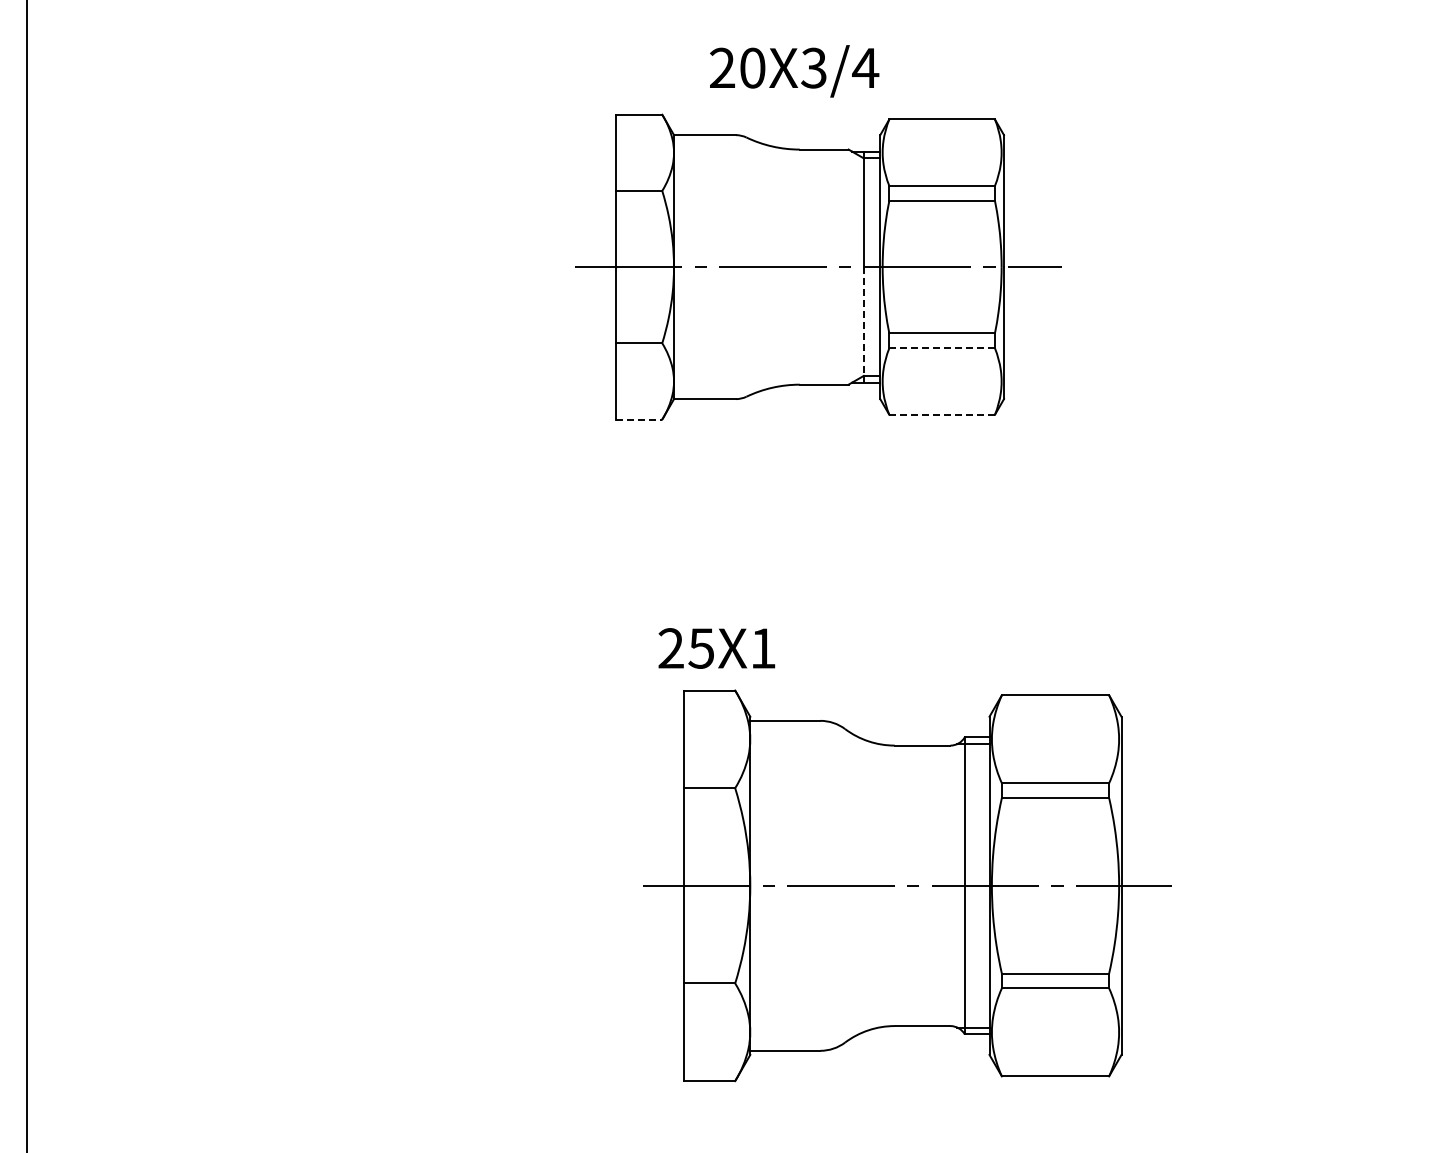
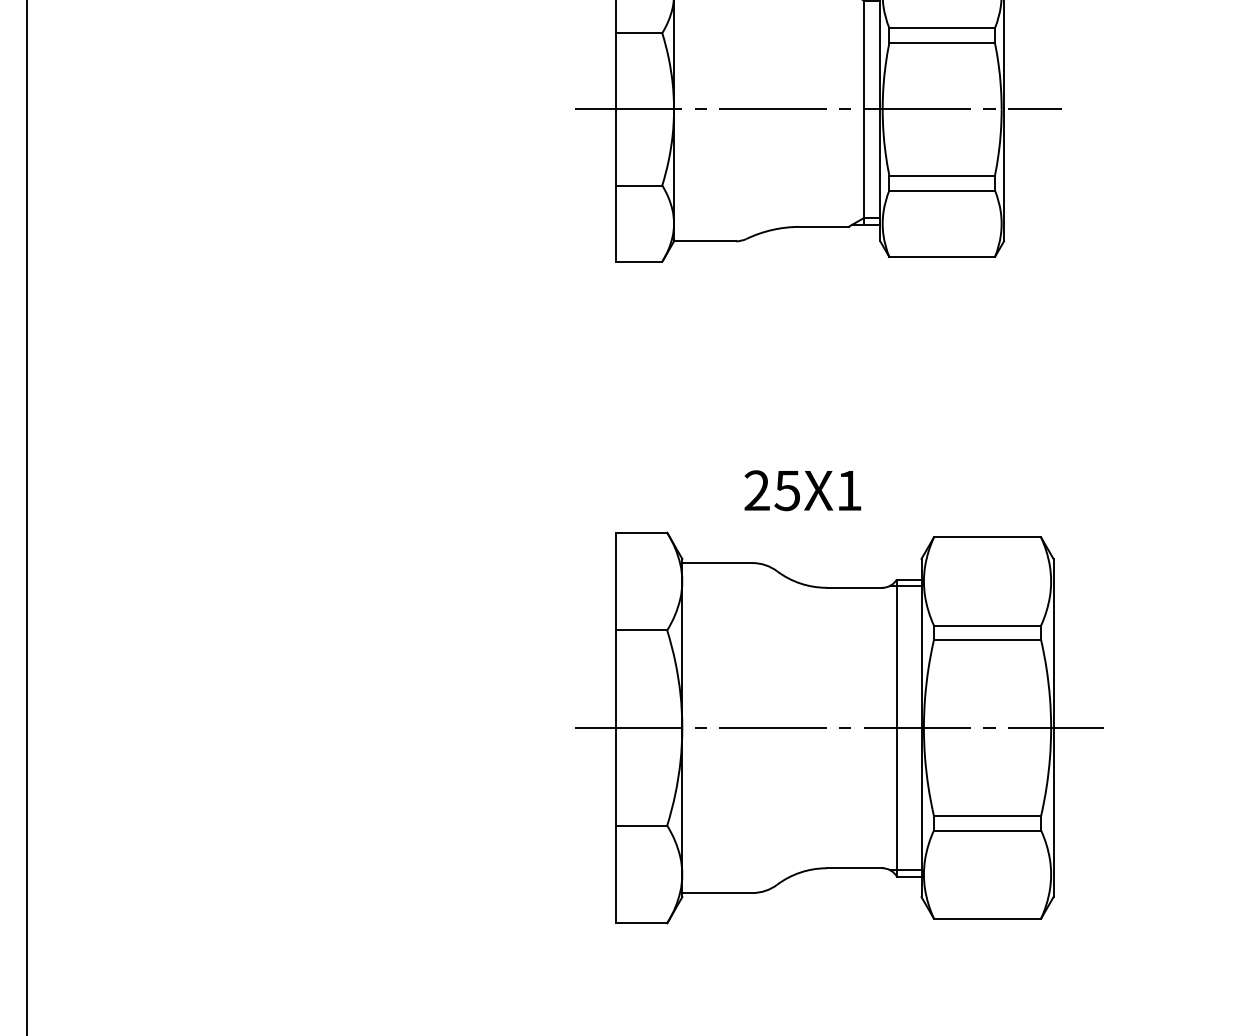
line: (863, 324) -> (863, 166), dashed -> solid
line: (942, 348) -> (942, 190), dashed -> solid
line: (942, 414) -> (942, 256), dashed -> solid
line: (639, 419) -> (639, 261), dashed -> solid
text: (716, 648) -> (802, 490), moved
part: (907, 885) -> (839, 727), moved

